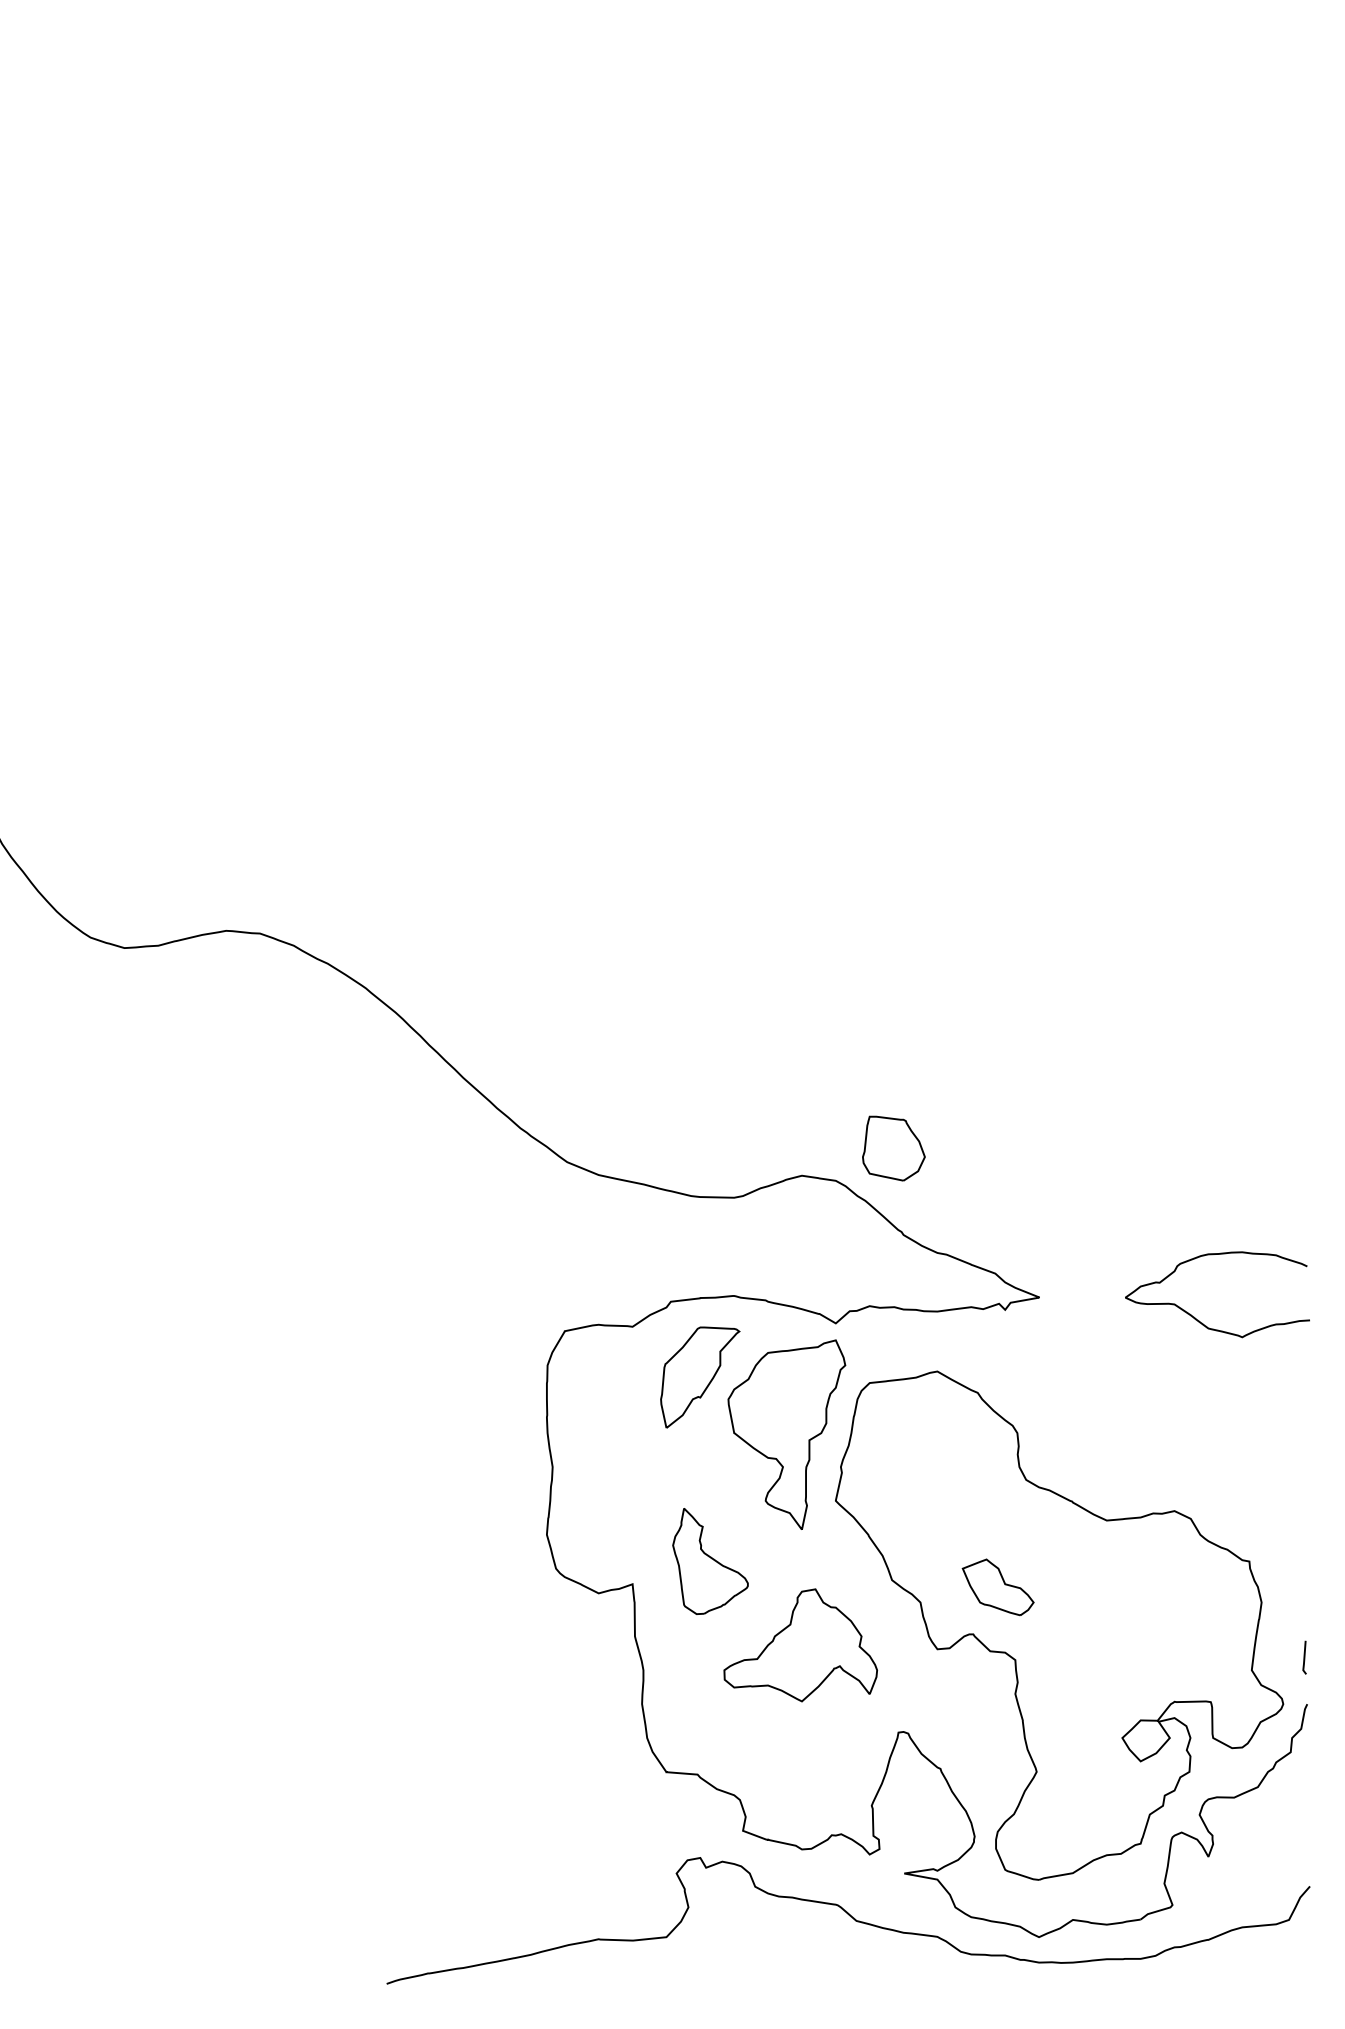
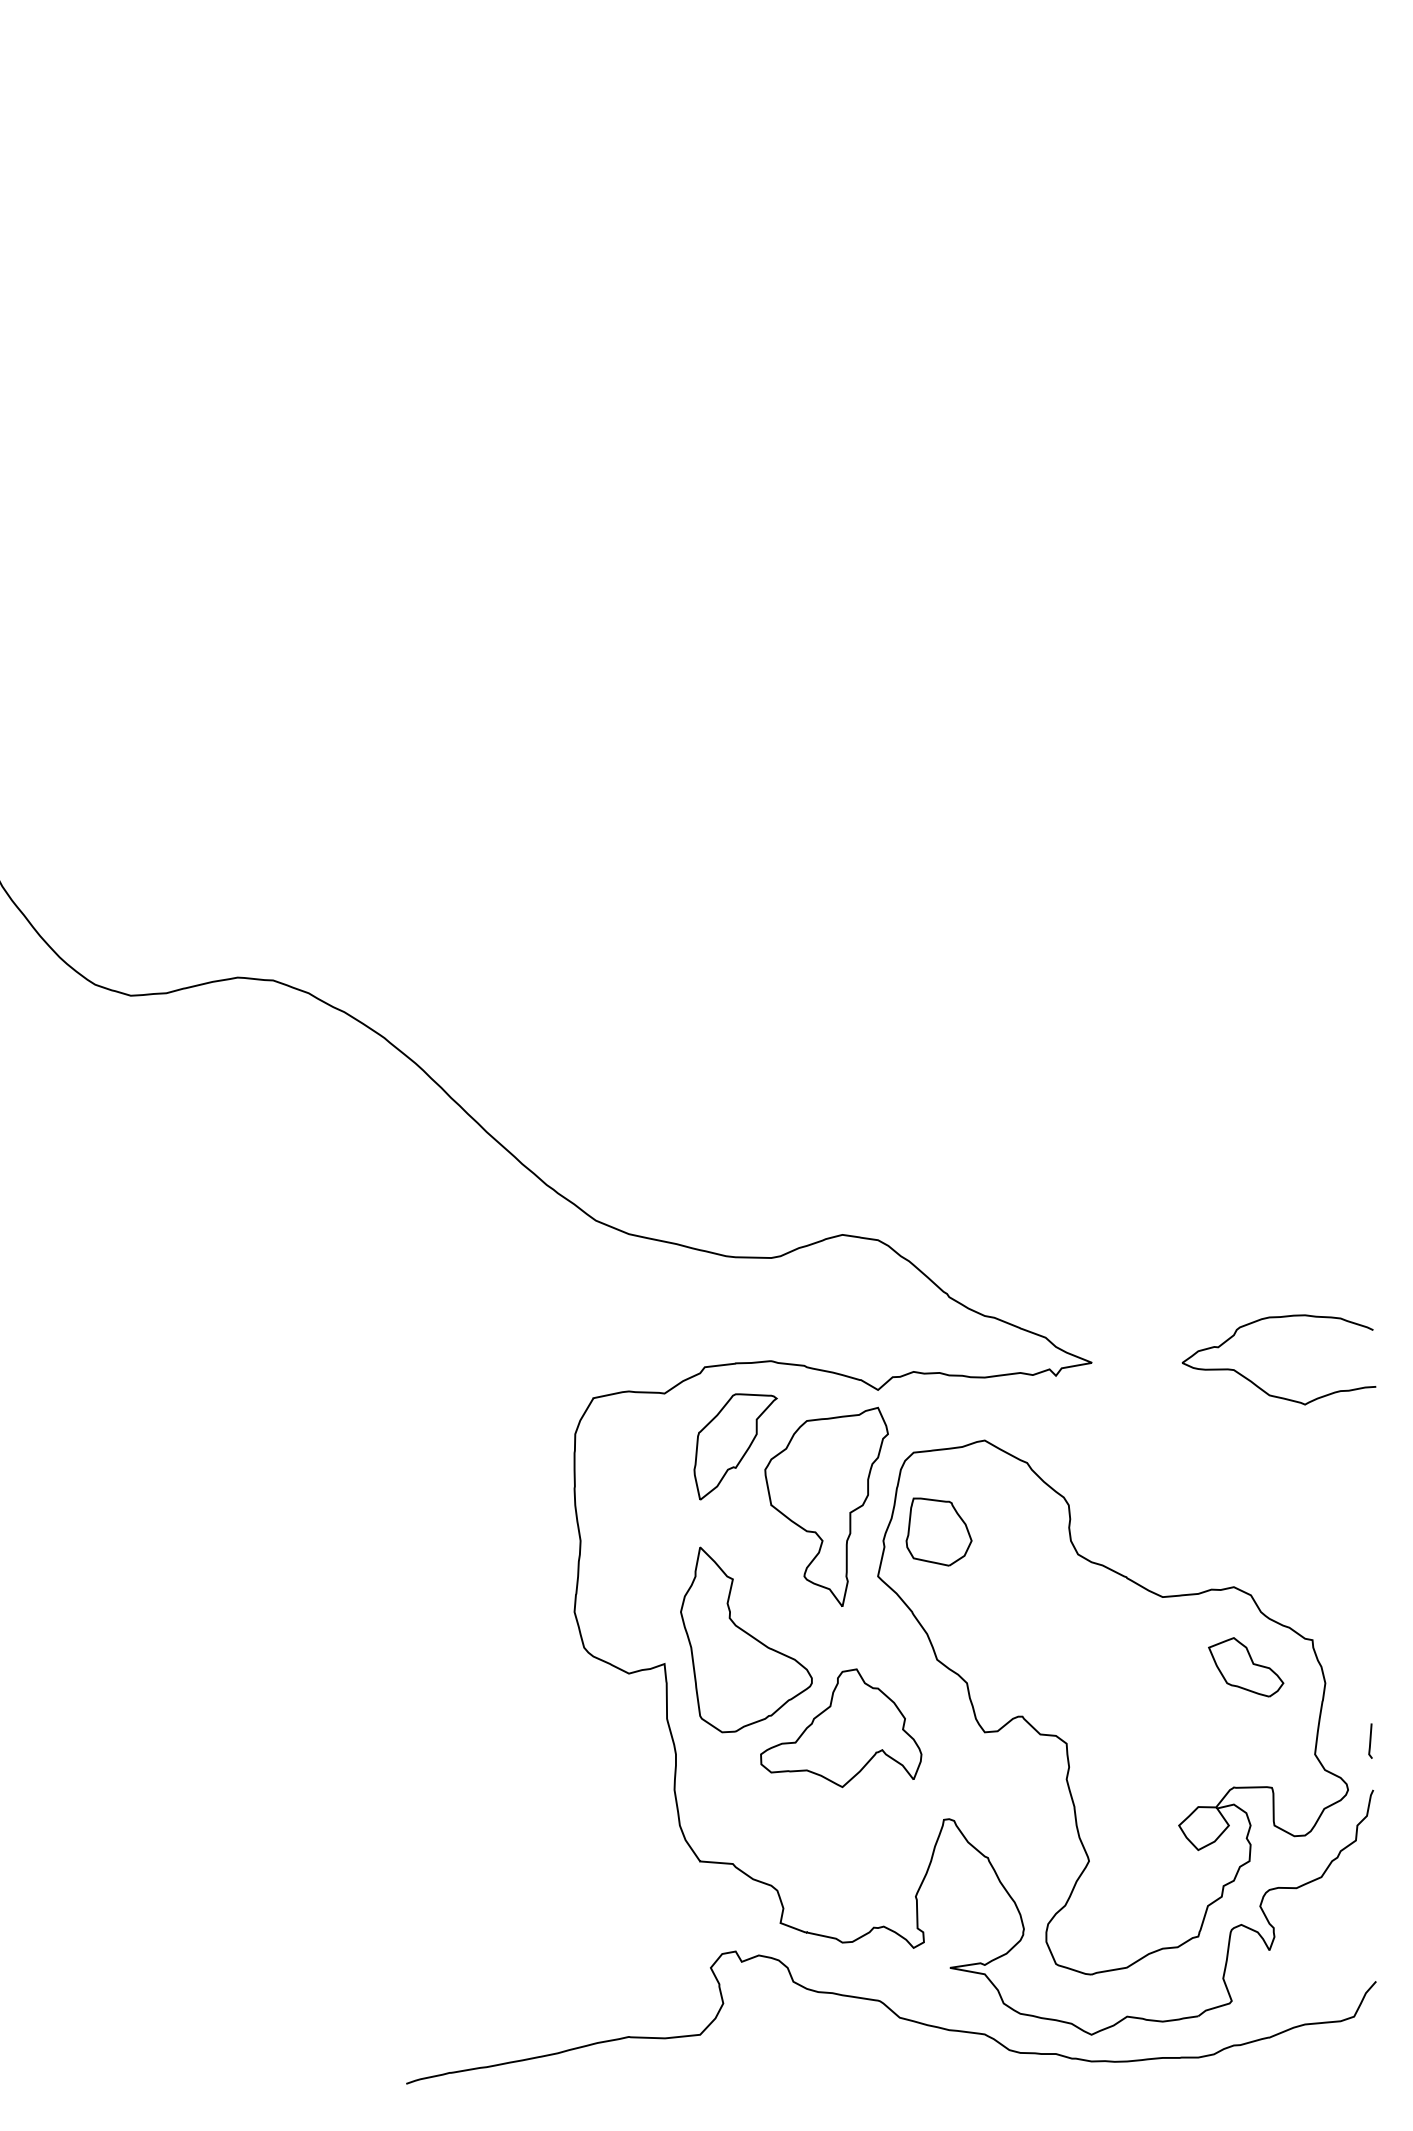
part: (893, 1148) -> (938, 1531), moved
part: (710, 1561) -> (746, 1640), size x1.67
part: (997, 1587) -> (1245, 1667), moved

